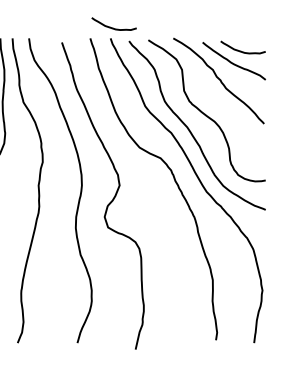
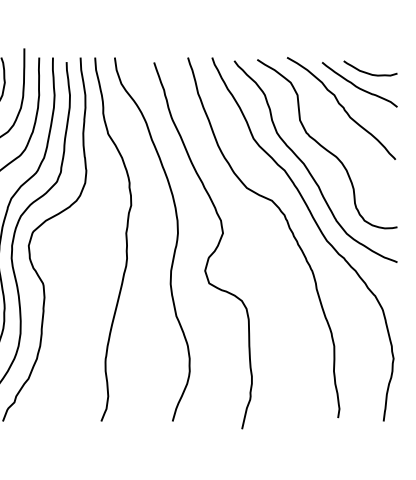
curve: (112, 27) -> (214, 44), removed

